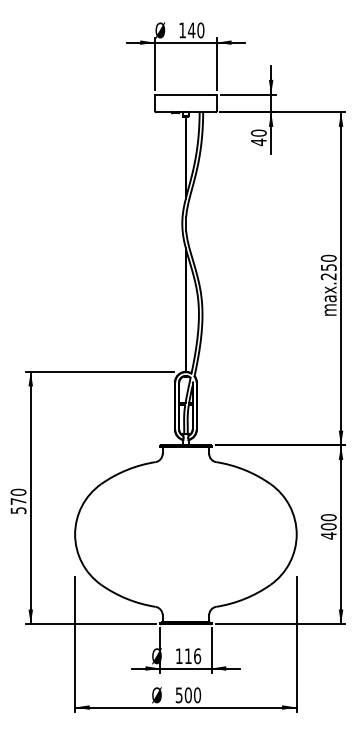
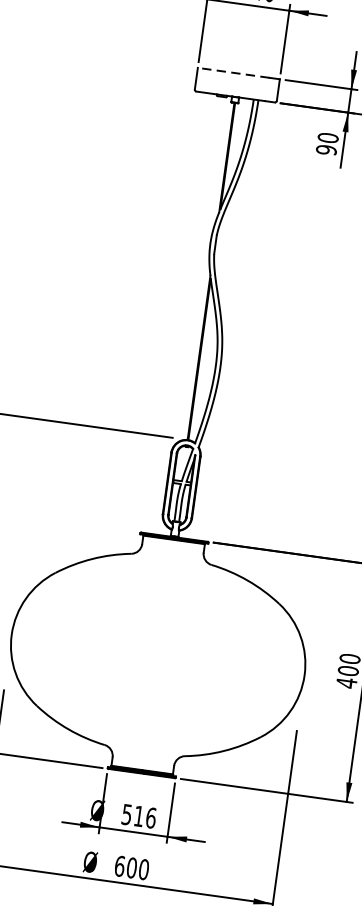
line: (181, 94) -> (233, 72), solid -> dashed
text: (258, 142) -> (325, 150), 40 -> 90
text: (178, 656) -> (126, 814), 116 -> 516
text: (178, 695) -> (118, 866), 500 -> 600

